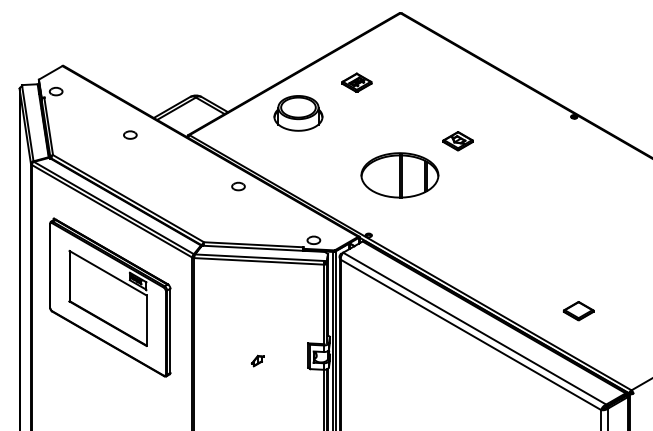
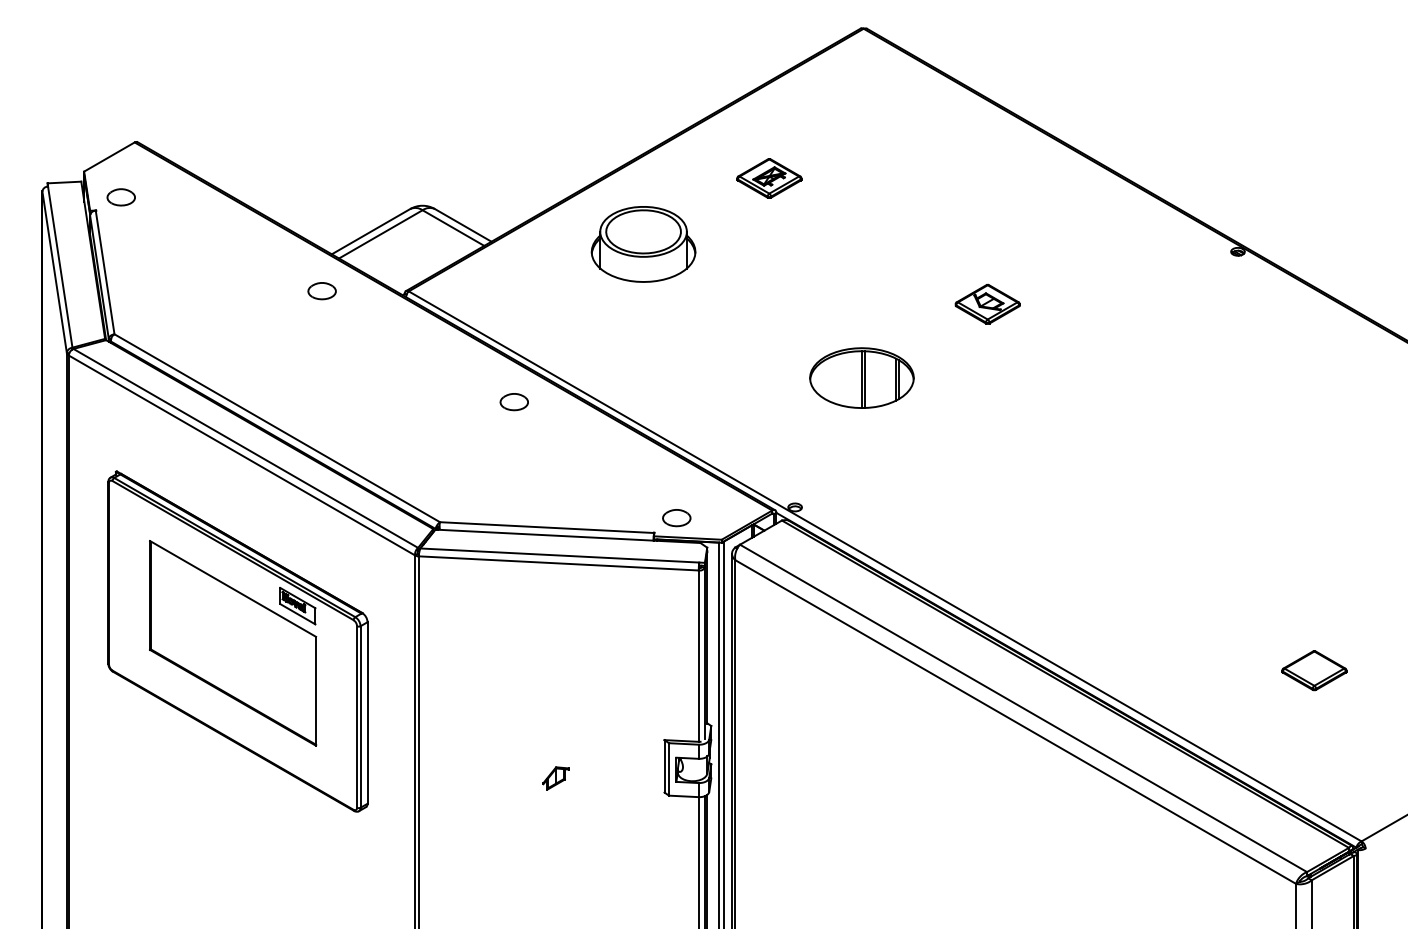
part: (130, 134) -> (322, 289), moved
part: (399, 175) -> (861, 378), size x0.62
part: (578, 311) -> (1314, 671), moved

